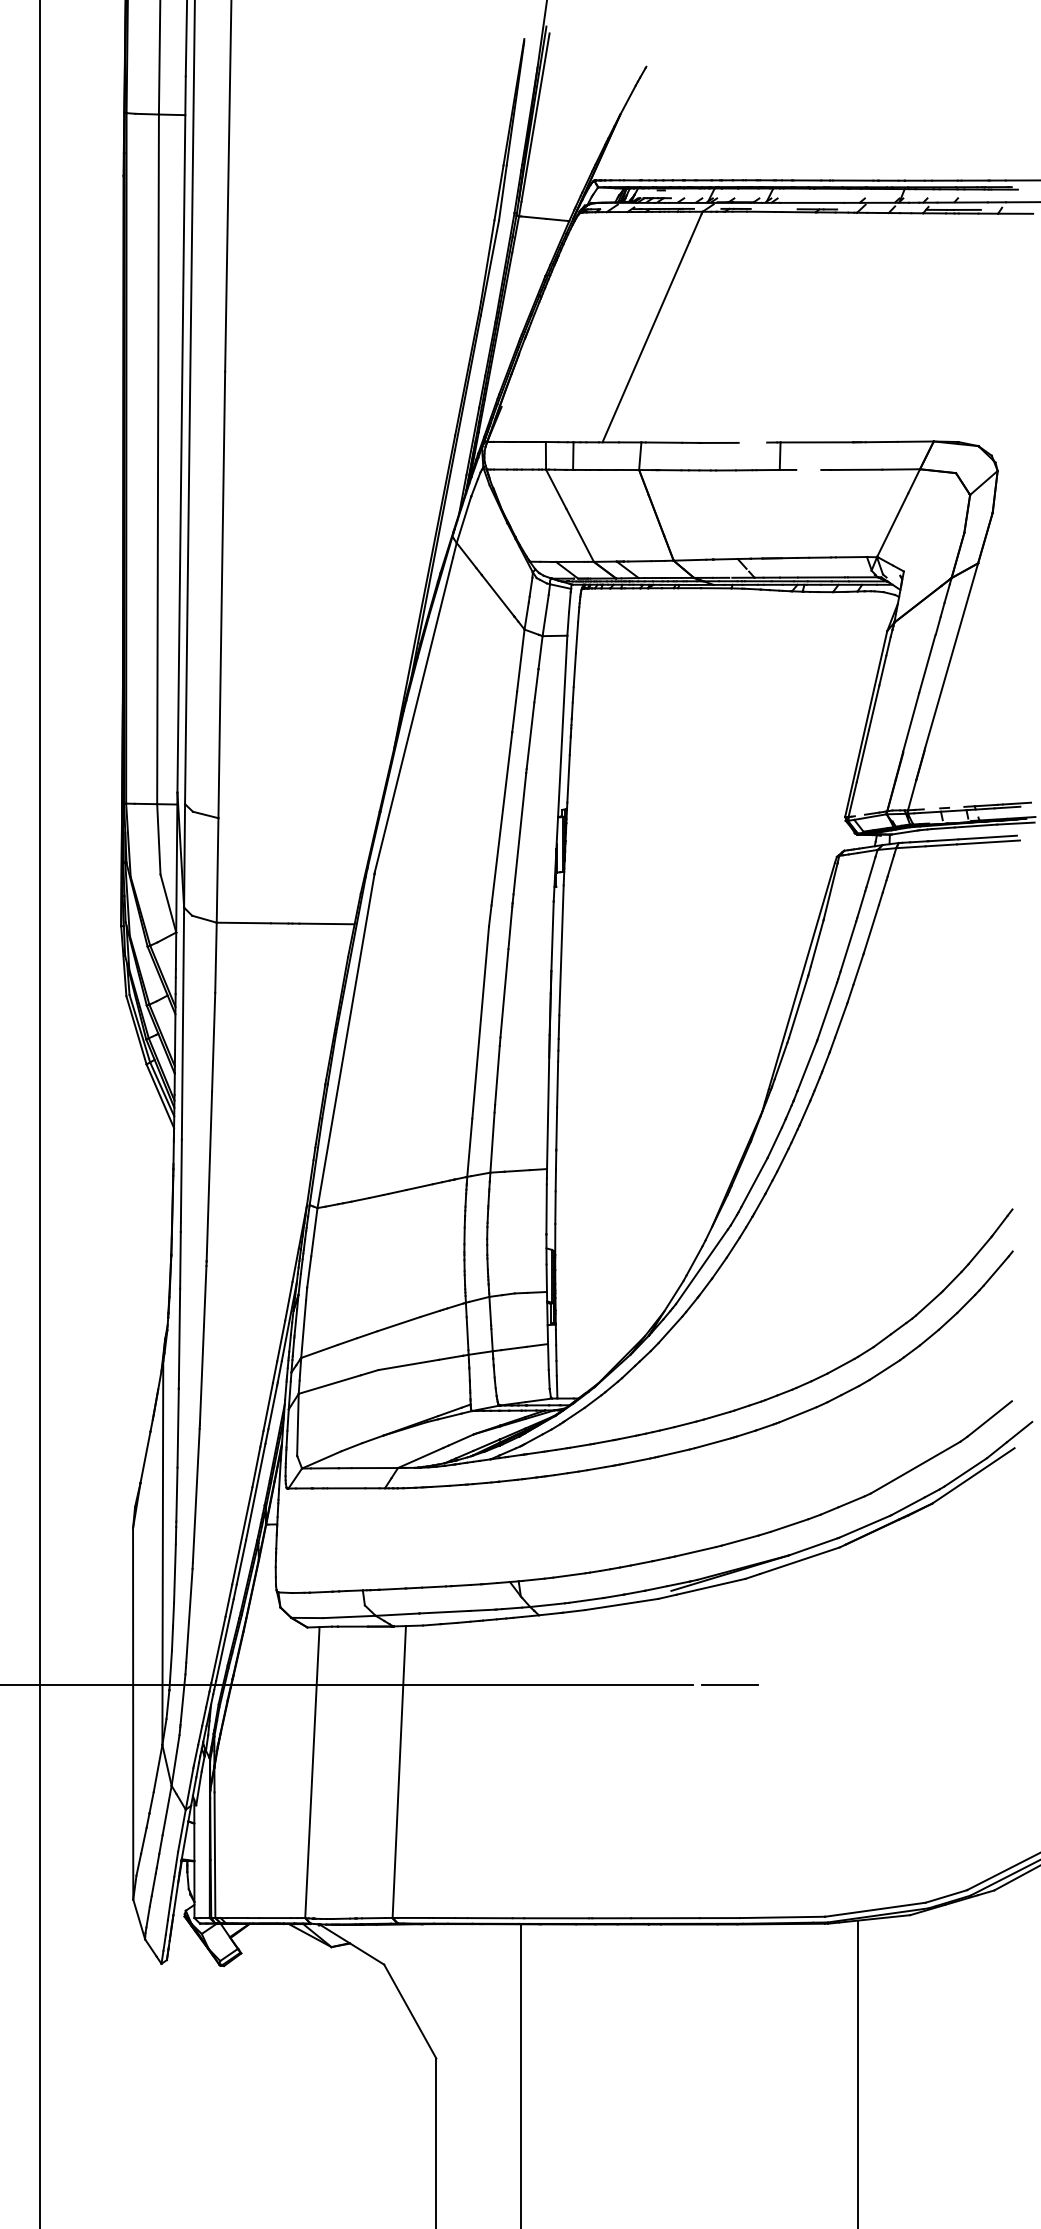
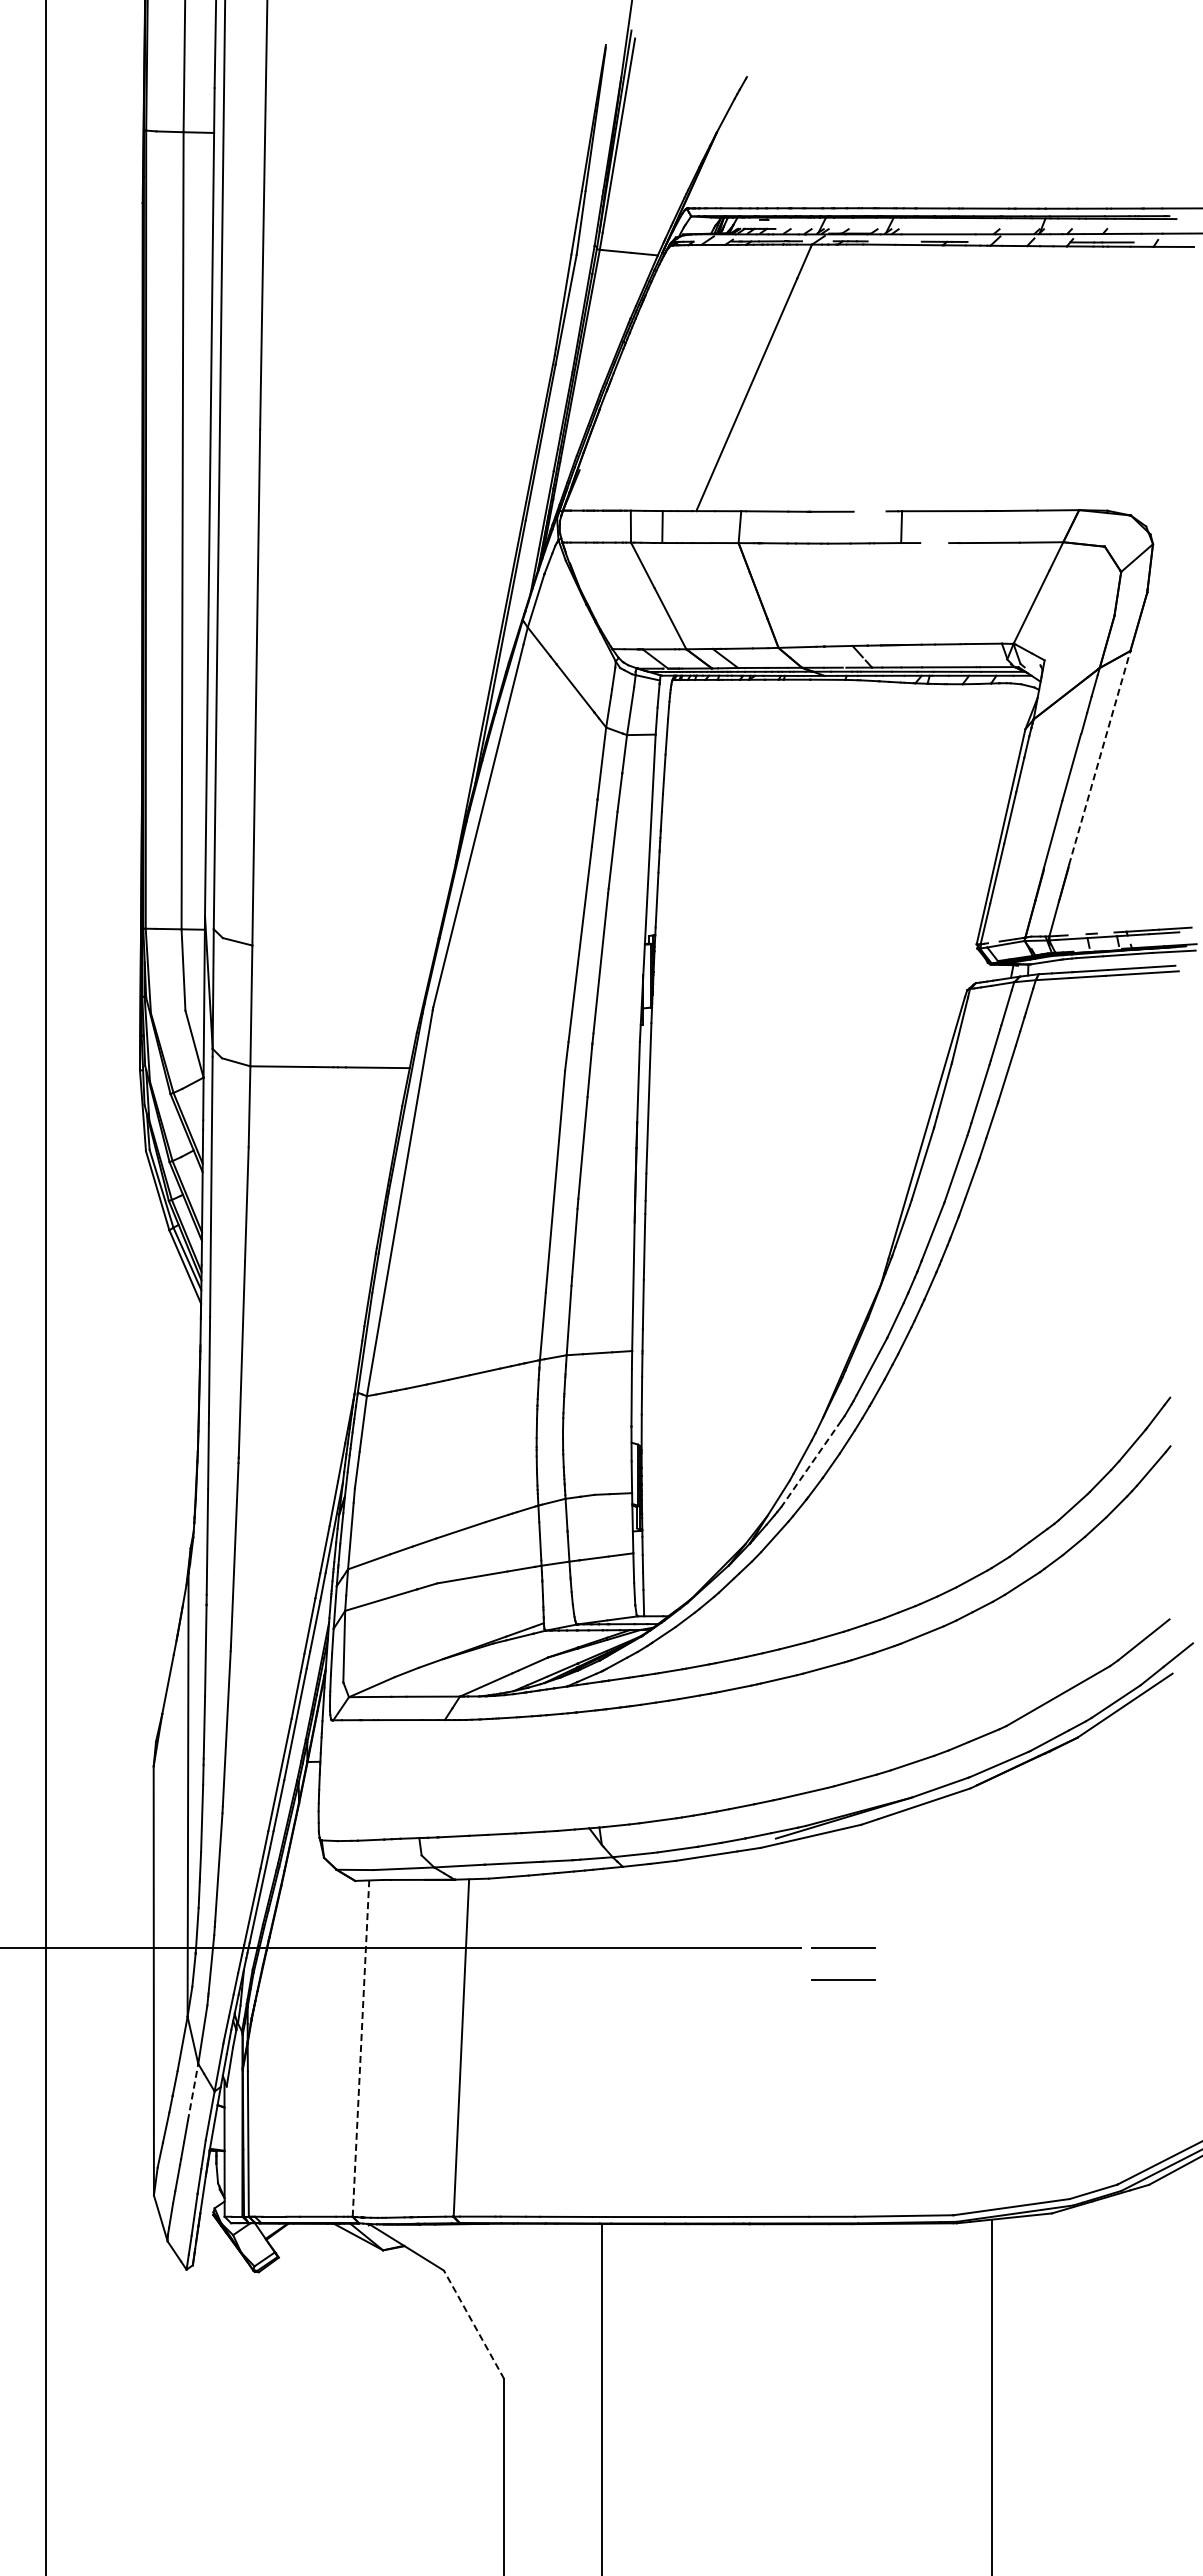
line: (951, 655) -> (1099, 757), solid -> dashed
line: (702, 1267) -> (811, 1464), solid -> dashed
line: (729, 1712) -> (843, 1979), added
line: (312, 1772) -> (361, 2048), solid -> dashed
line: (167, 1810) -> (193, 2092), solid -> dashed
line: (409, 2011) -> (473, 2324), solid -> dashed

